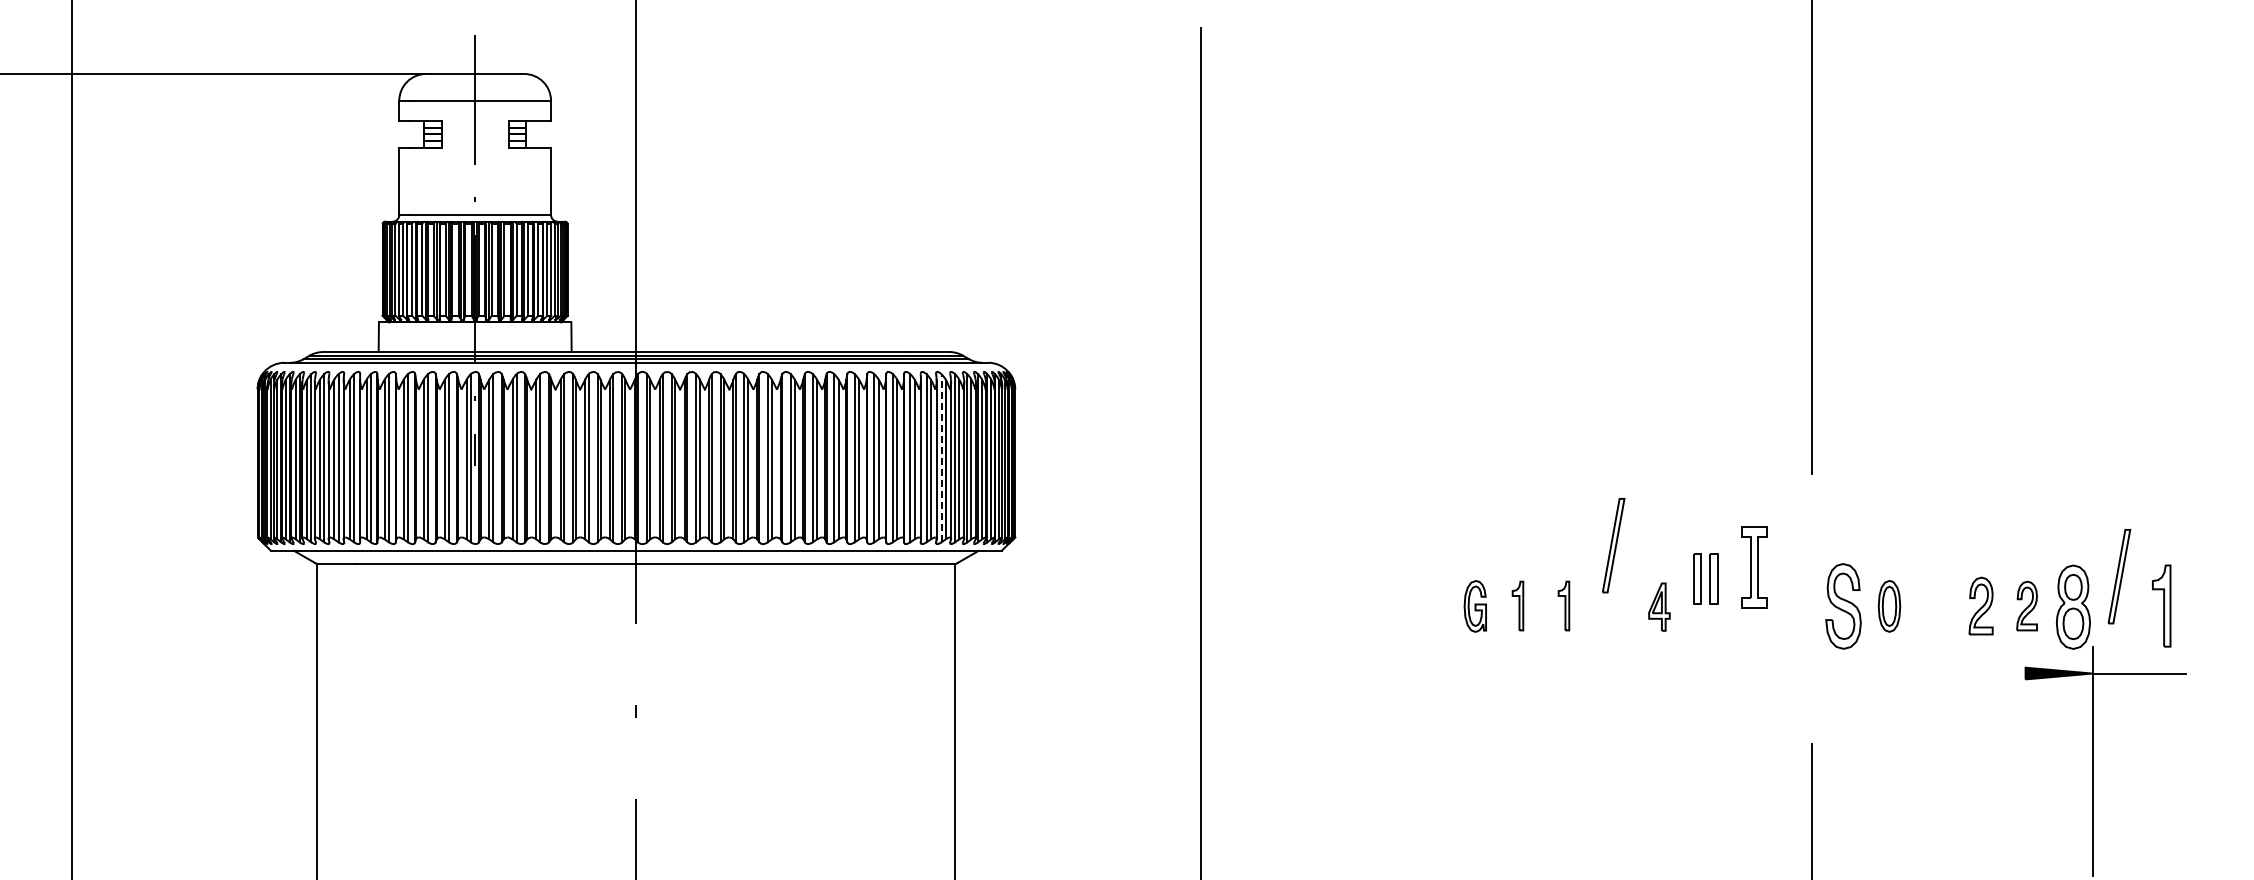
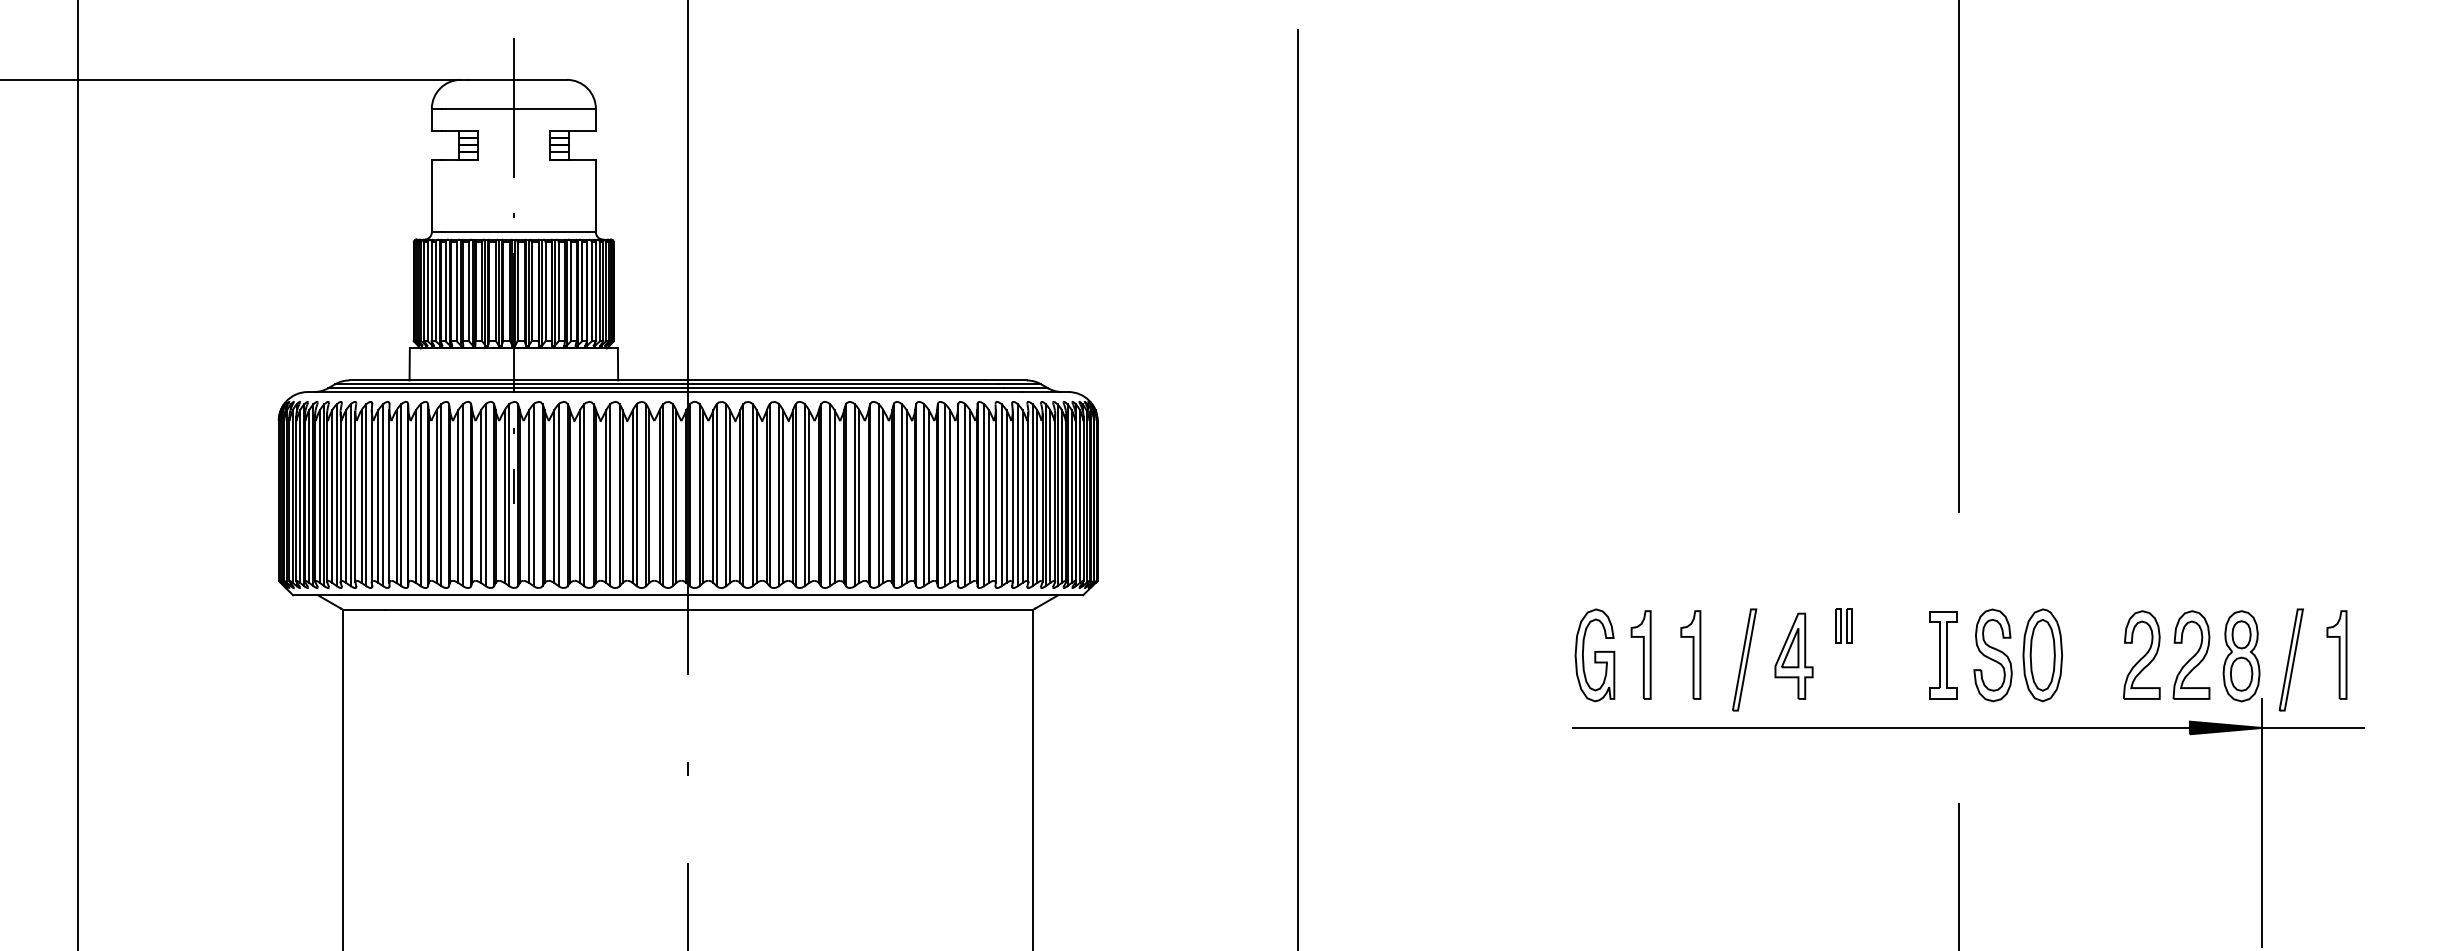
line: (941, 457) -> (1017, 494), dashed -> solid
part: (1613, 545) -> (1744, 659), moved
part: (1754, 567) -> (1943, 655), moved
part: (2119, 576) -> (2291, 659), moved
part: (1705, 578) -> (1843, 625), size x0.62
part: (1517, 605) -> (1640, 654), size x1.67
part: (1563, 605) -> (1690, 654), size x1.67
part: (1980, 605) -> (2141, 654), size x1.43
part: (2026, 605) -> (2190, 654), size x1.67
part: (1475, 606) -> (1595, 655), size x1.67
part: (1659, 606) -> (1794, 655), size x1.67
part: (1889, 606) -> (2042, 655), size x1.67
line: (1739, 673) -> (1880, 727), added

